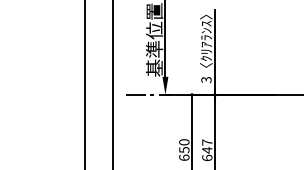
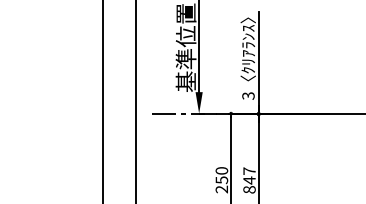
text: (184, 157) -> (221, 189), 650 -> 250
text: (207, 157) -> (249, 189), 647 -> 847

